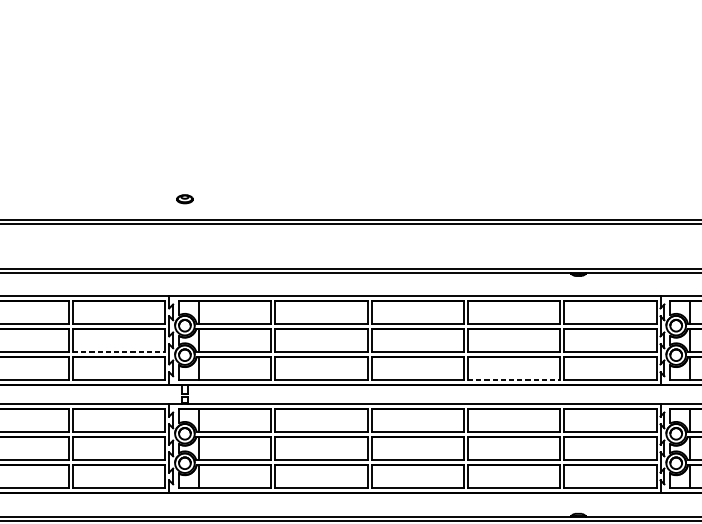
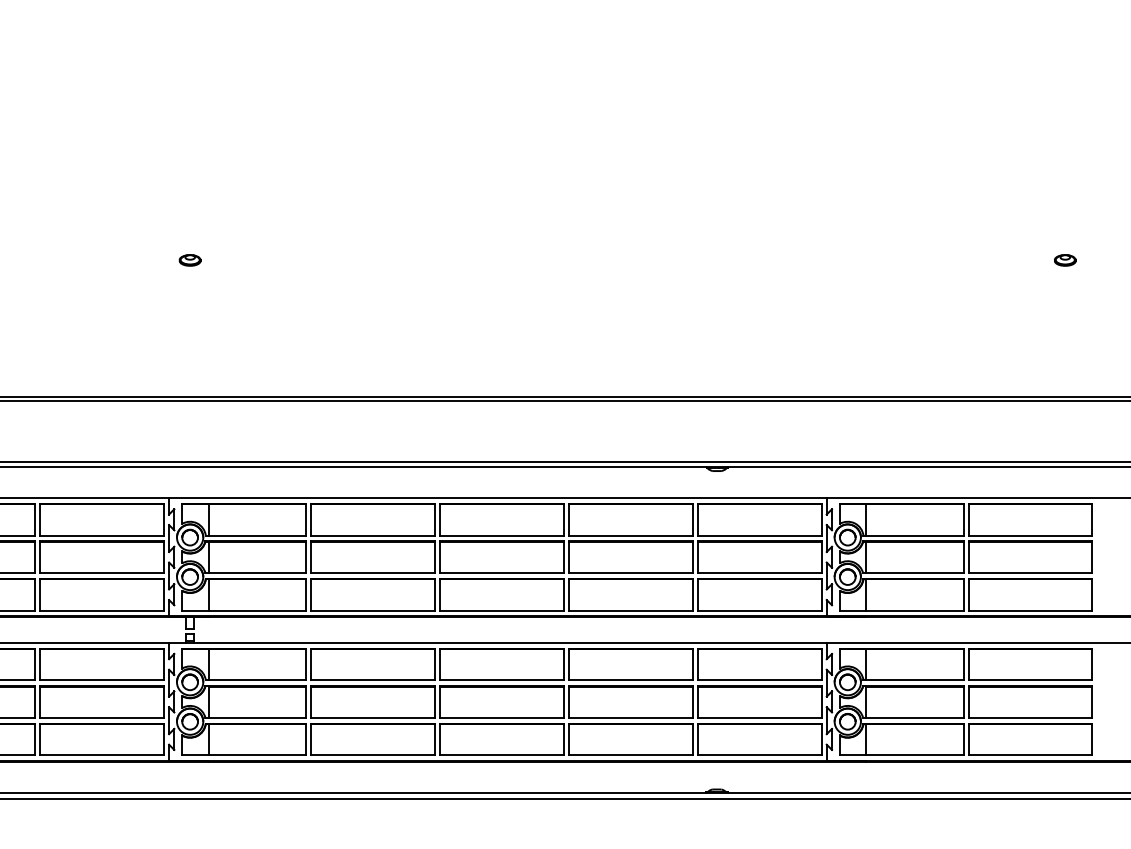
part: (184, 199) -> (189, 260), moved
line: (119, 352) -> (102, 573), dashed -> solid
line: (513, 380) -> (630, 610), dashed -> solid

